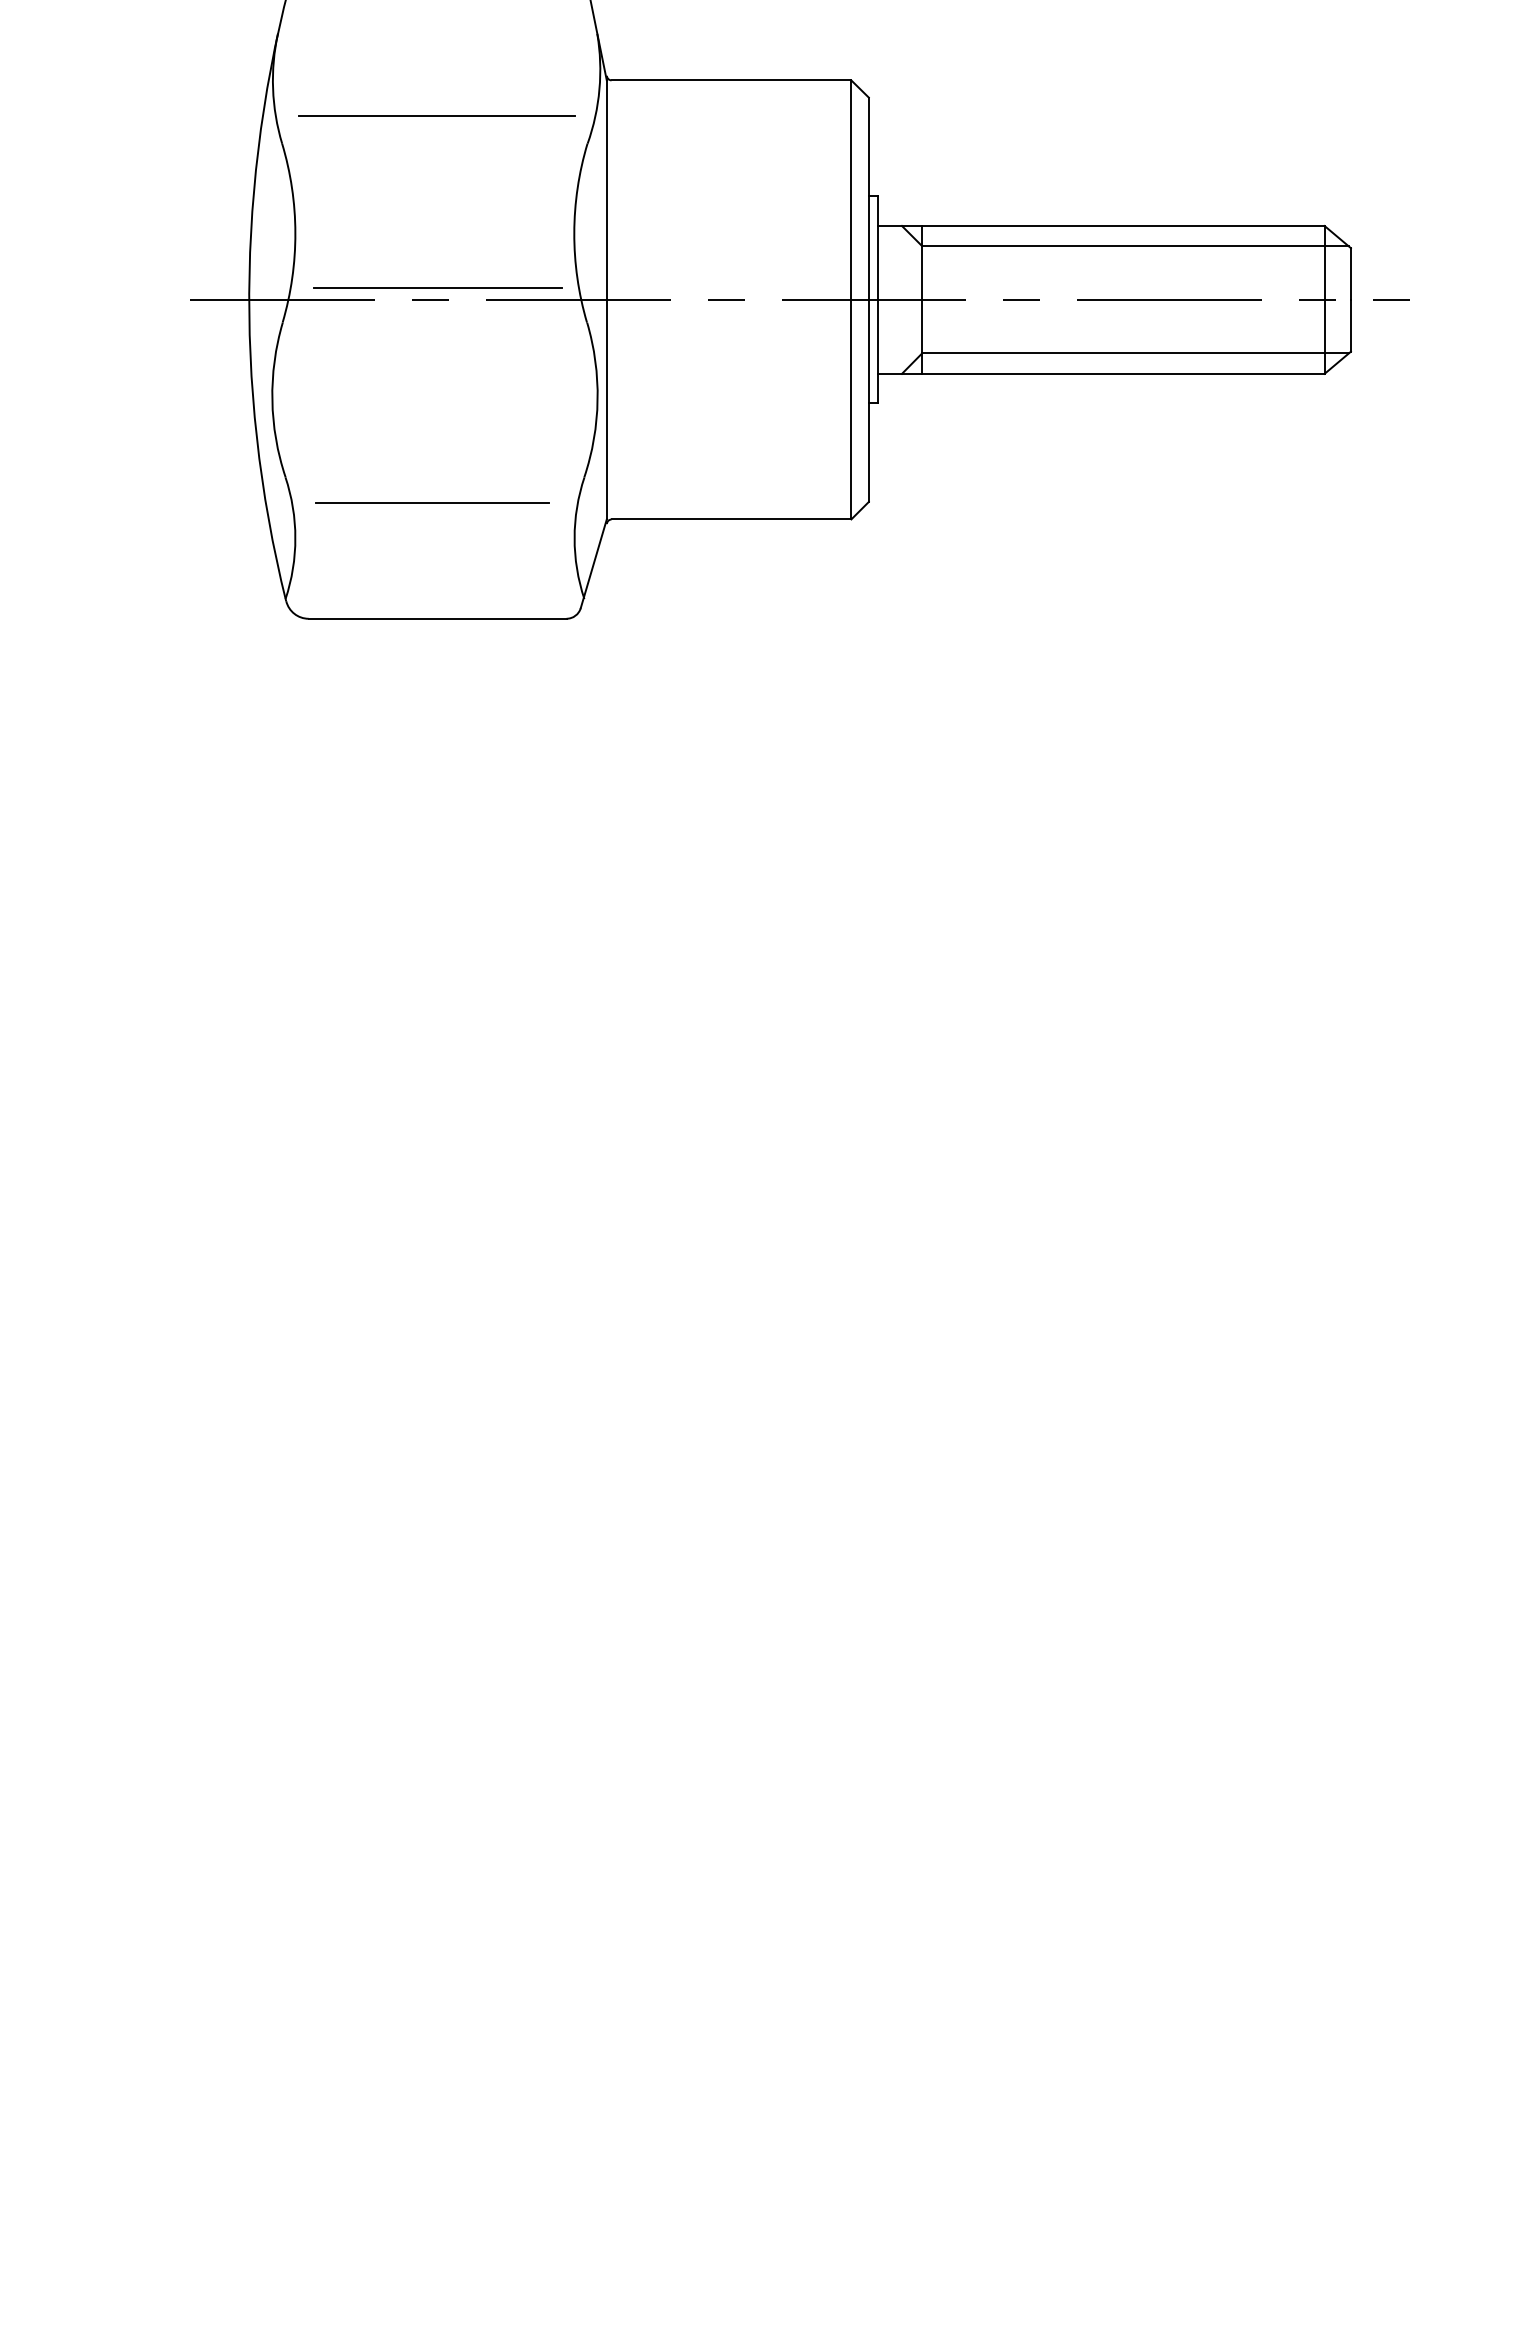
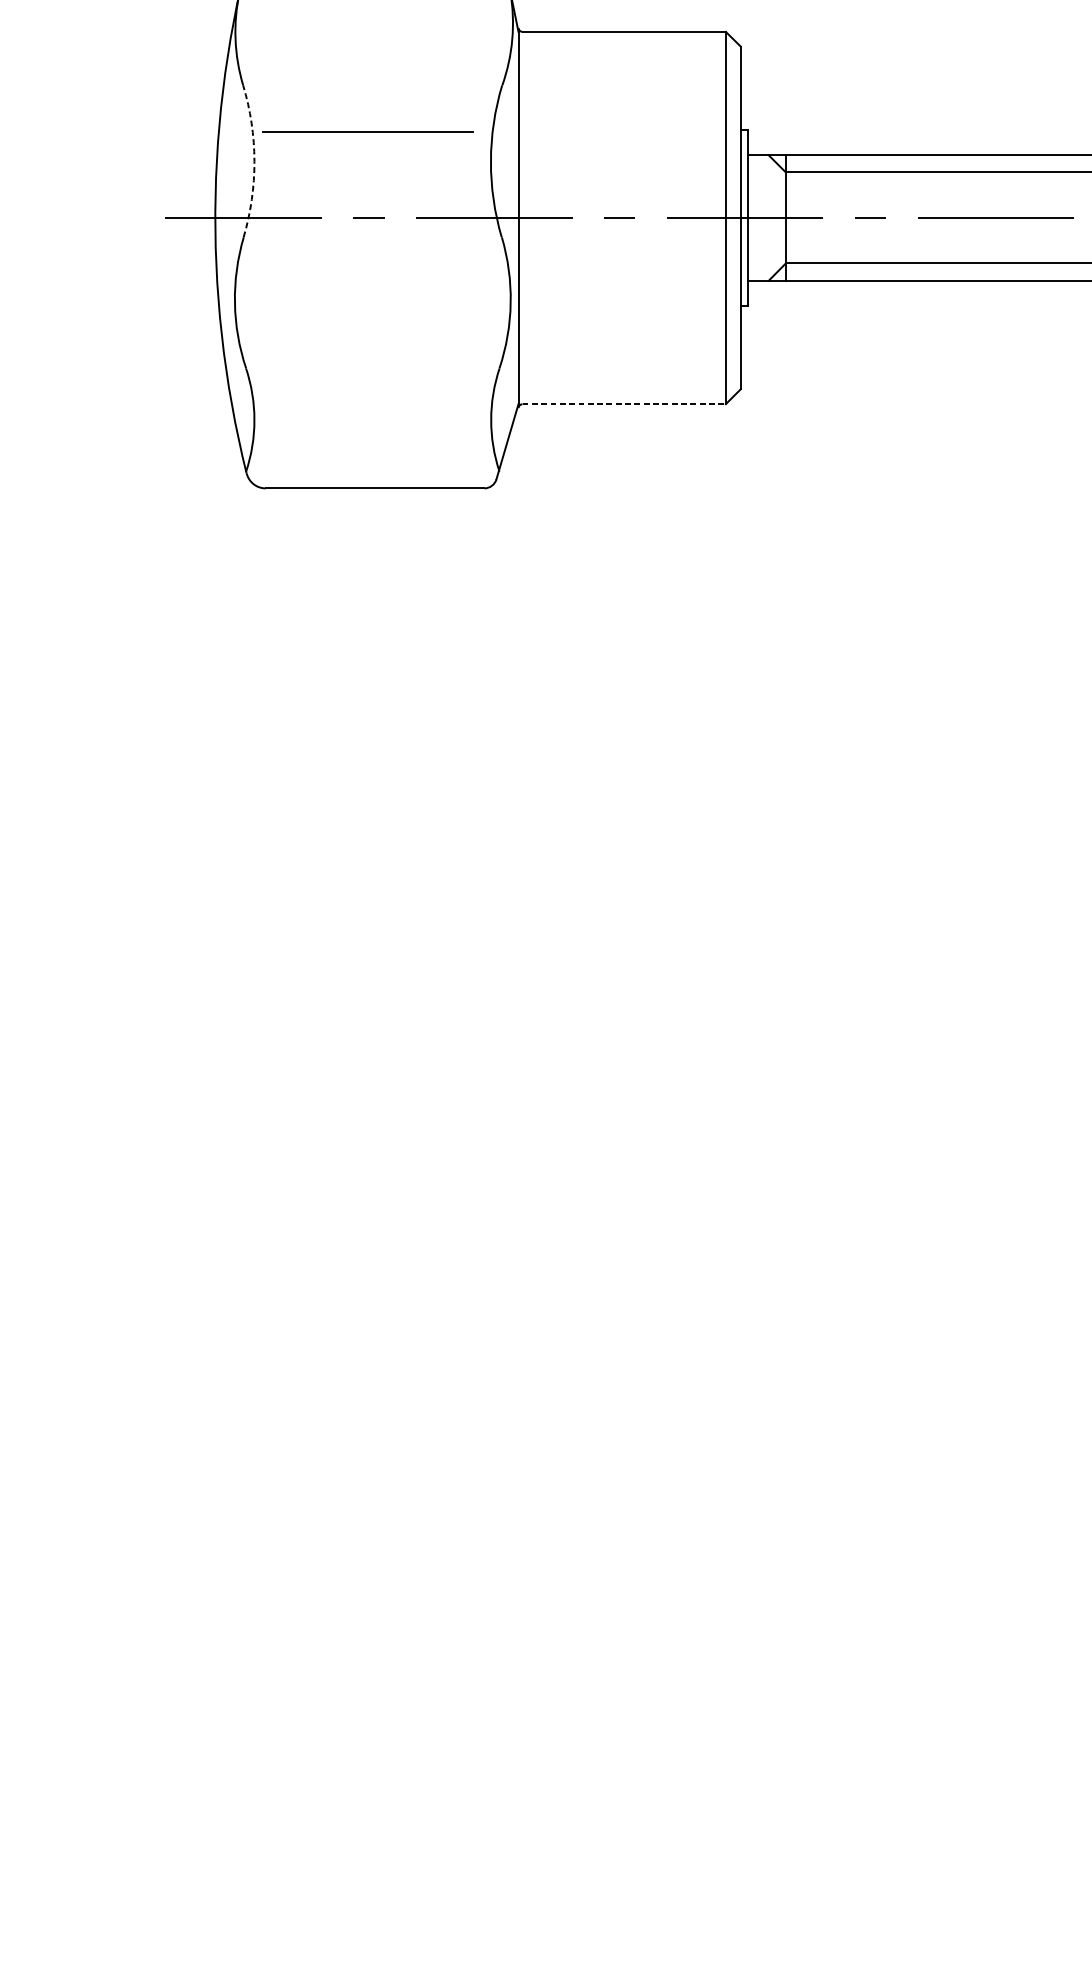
line: (436, 115) -> (374, 61), removed
arc: (295, 233) -> (254, 161), solid -> dashed
line: (437, 287) -> (367, 131), moved
line: (431, 502) -> (369, 389), removed
line: (731, 519) -> (624, 404), solid -> dashed

